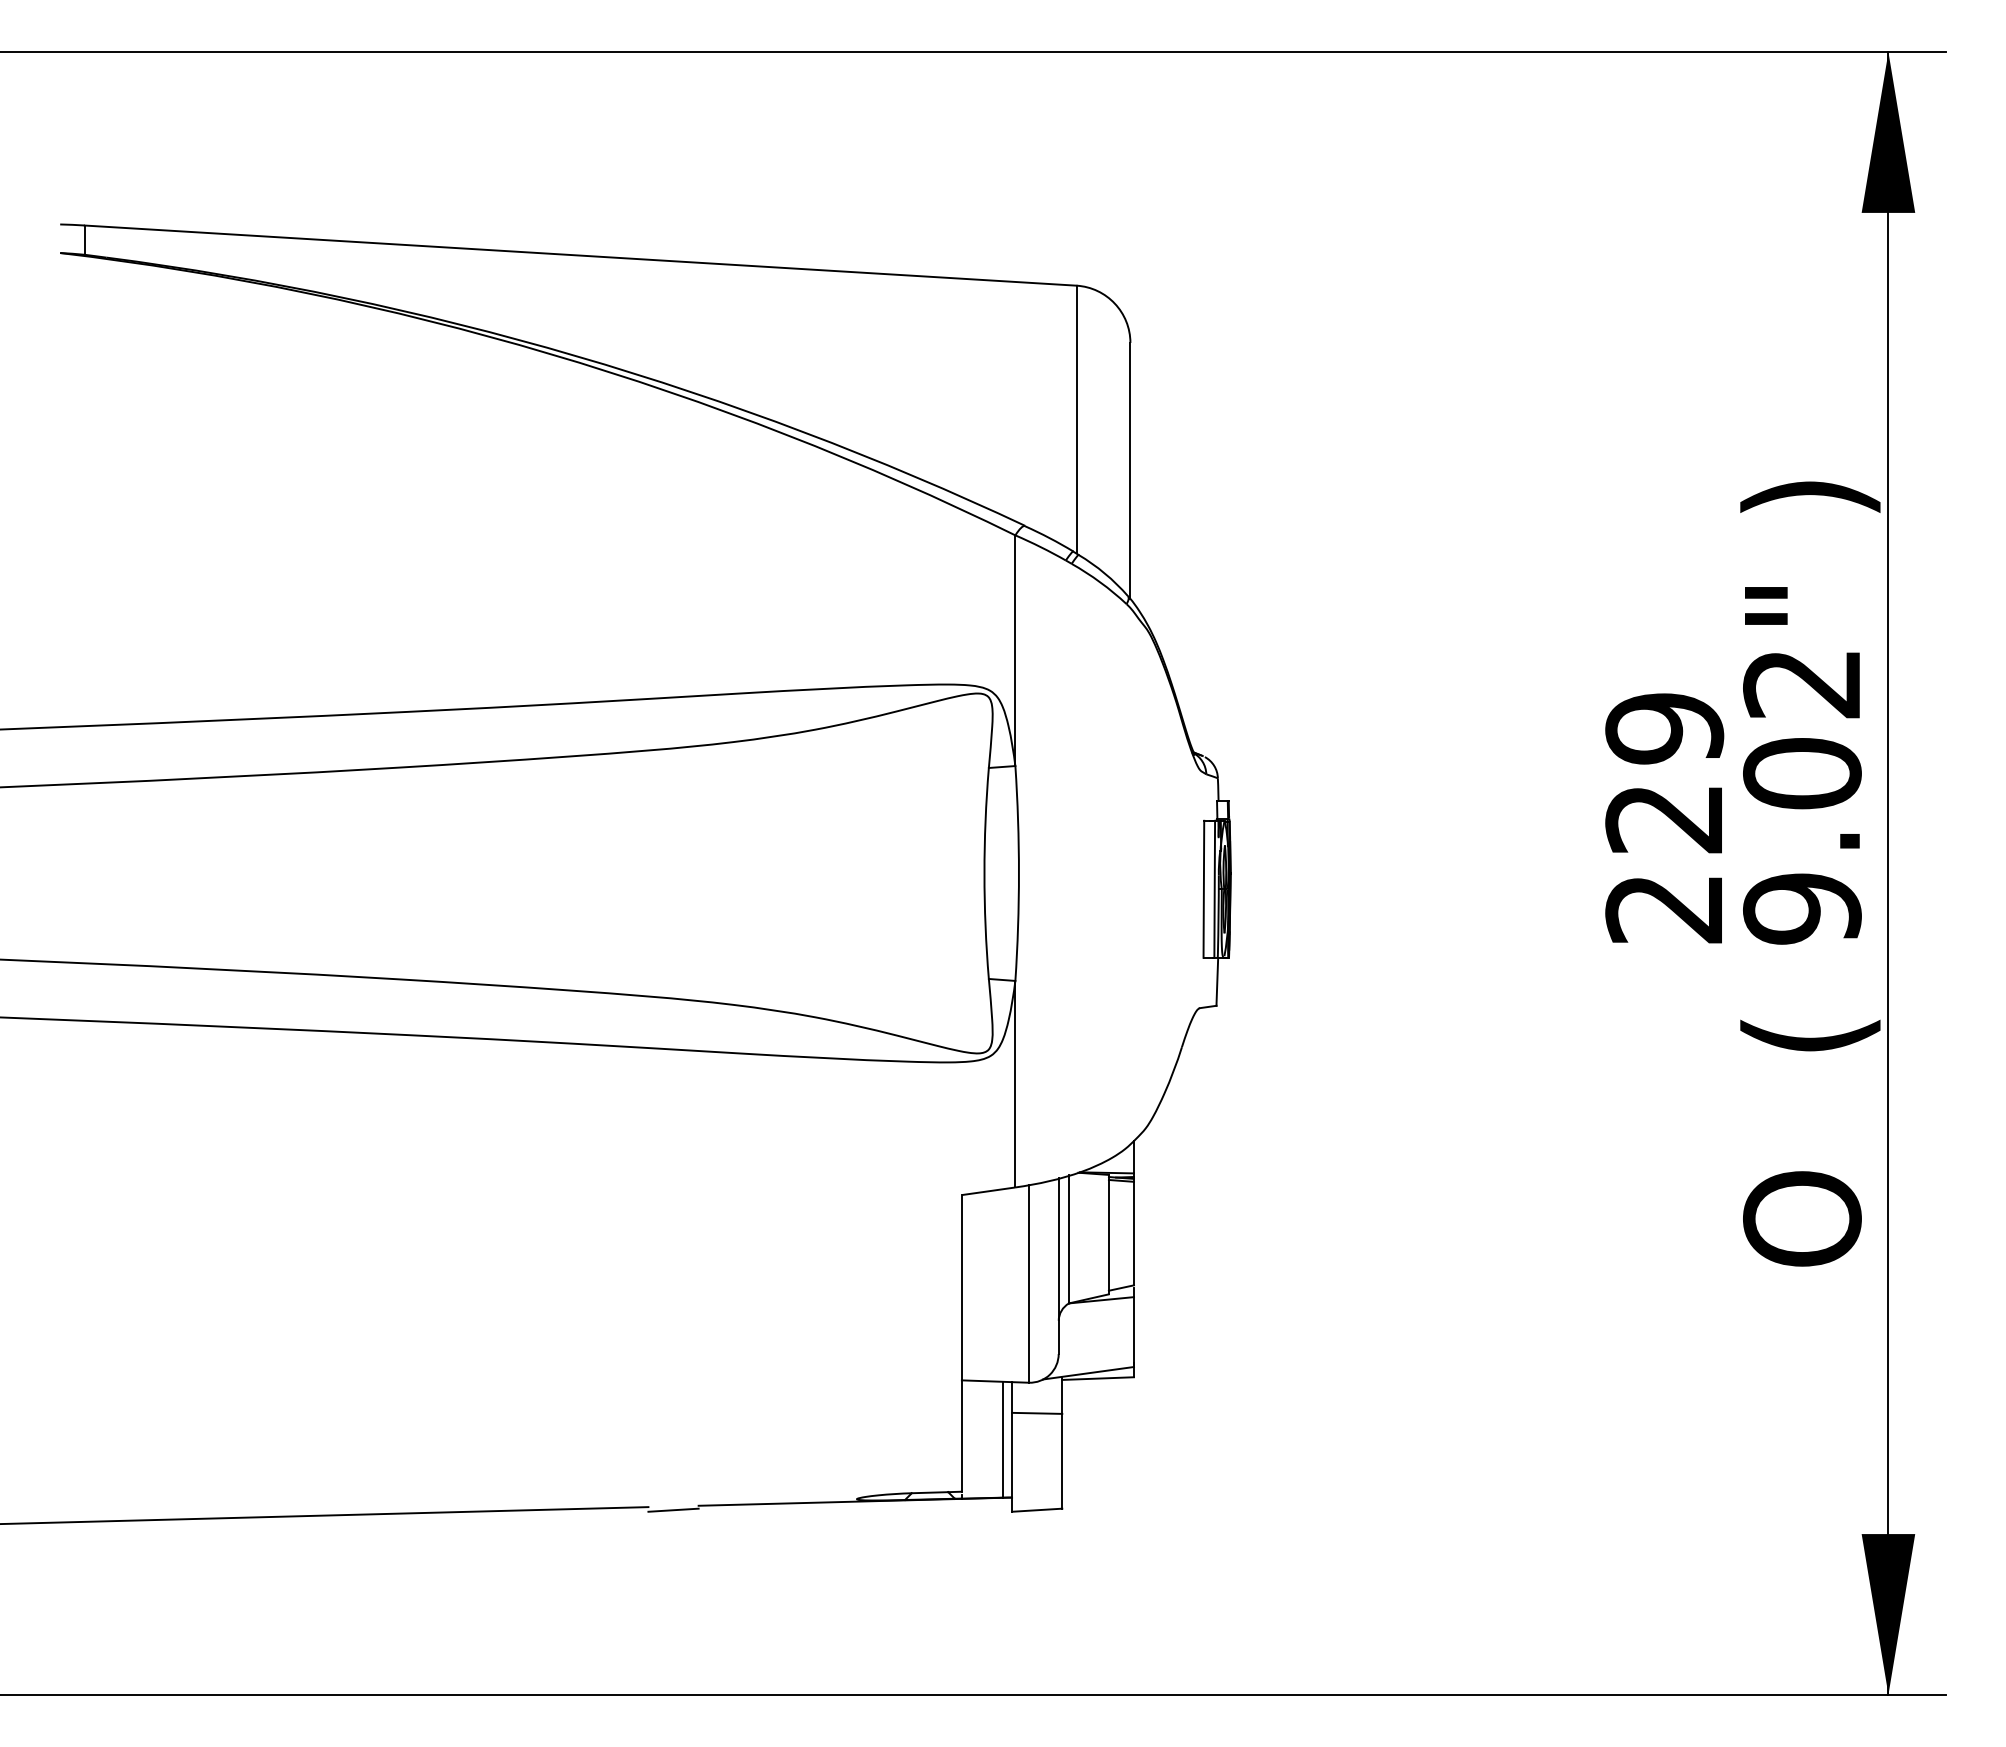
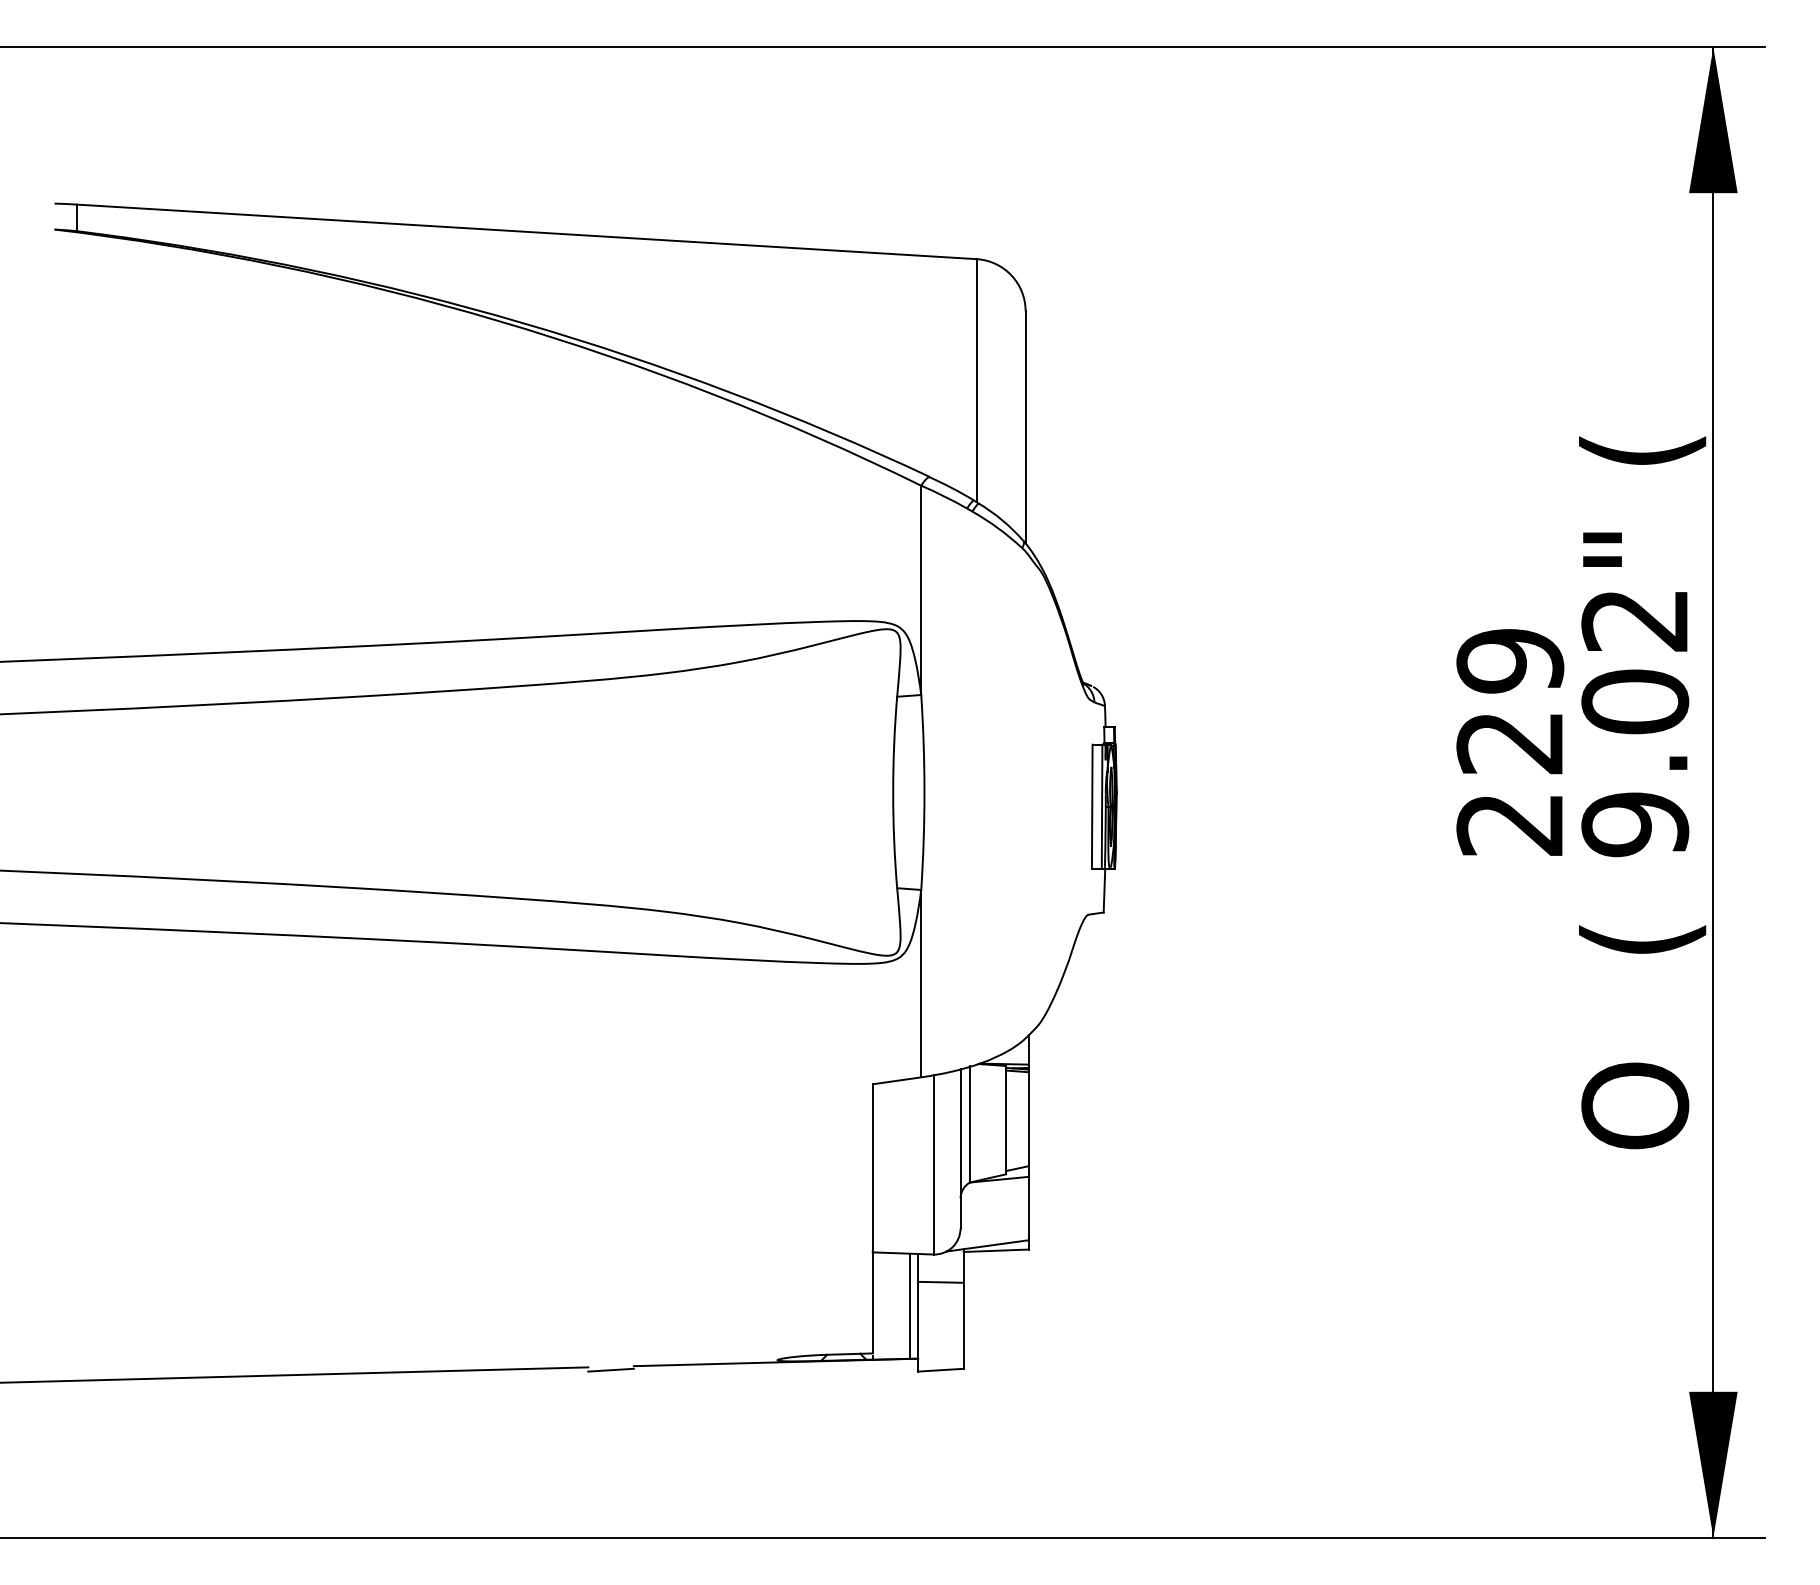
text: (1810, 496) -> (1642, 450), ) -> (

